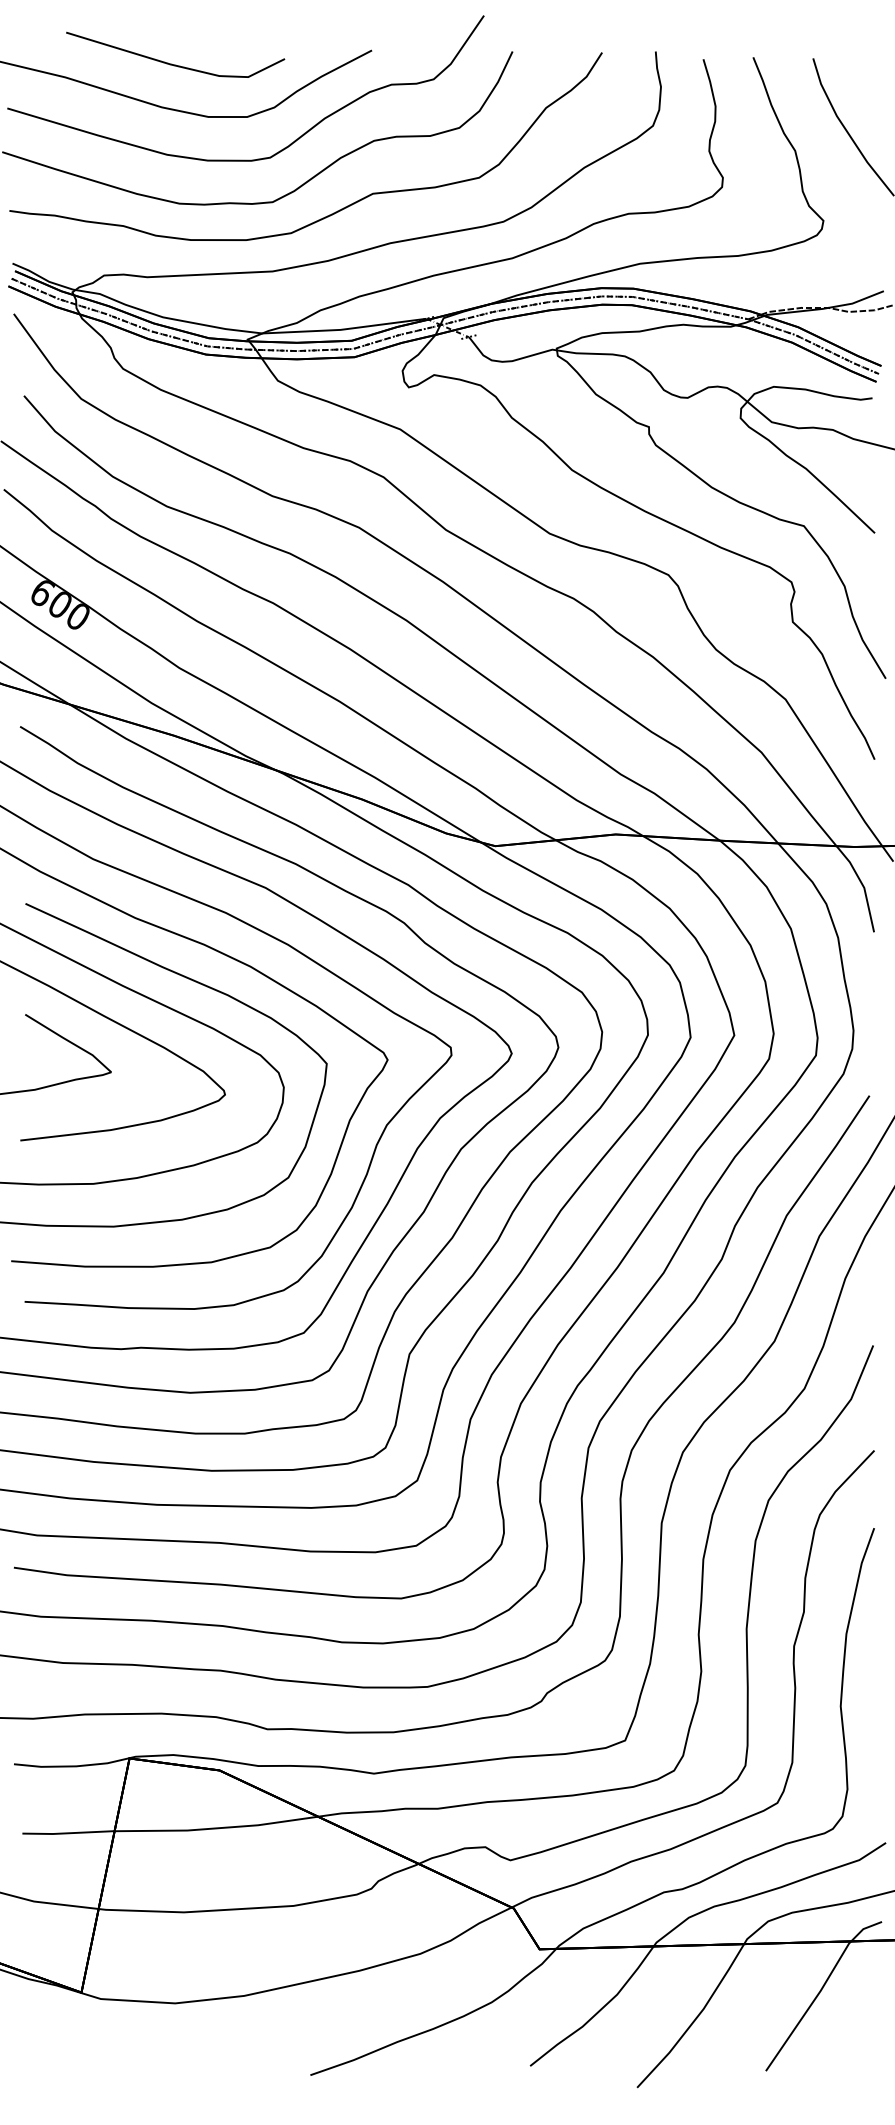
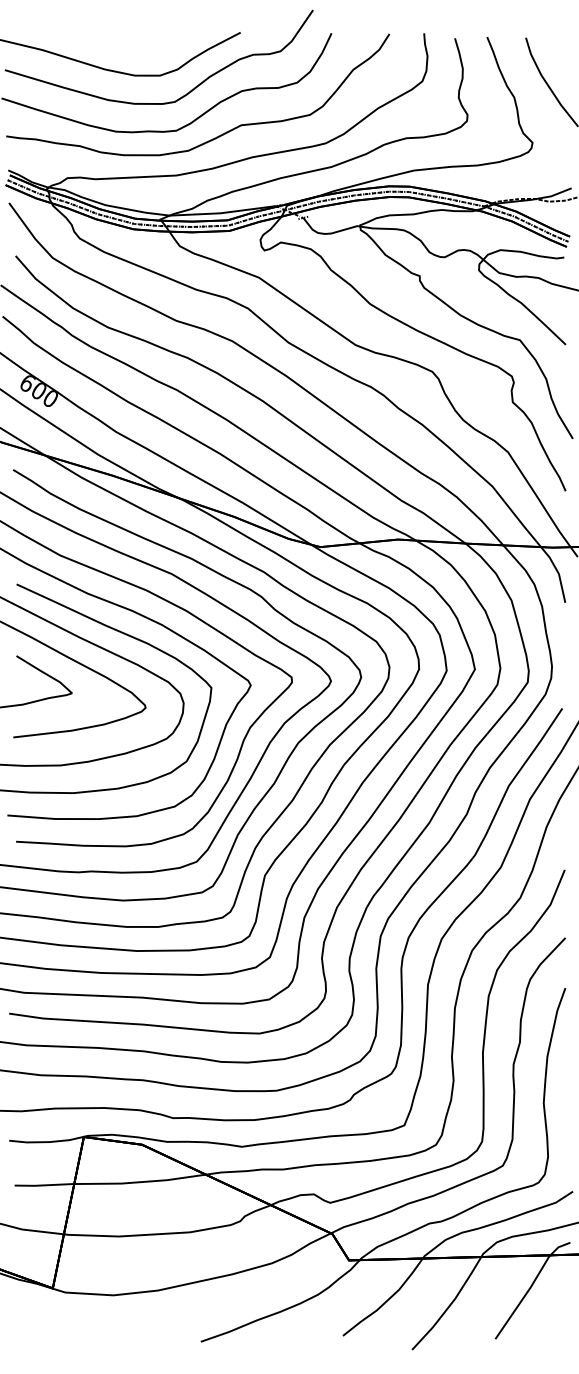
line: (170, 62) -> (110, 40), removed

